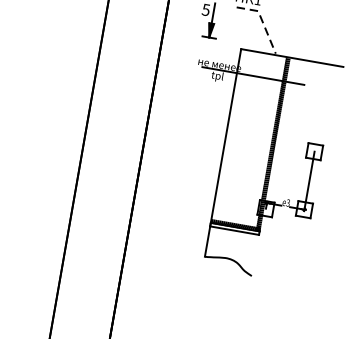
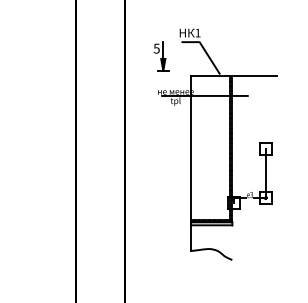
line: (262, 22) -> (204, 50), dashed -> solid

